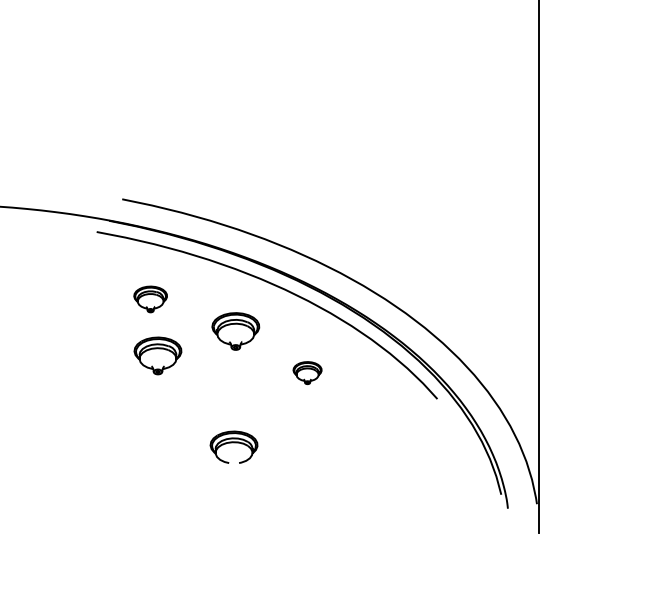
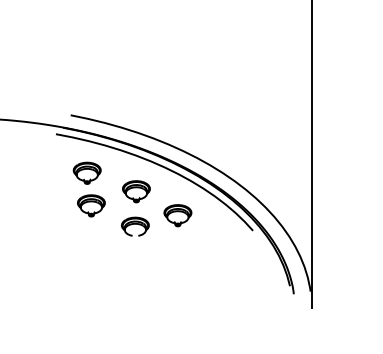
part: (149, 298) -> (86, 172), size x1.43
part: (306, 372) -> (177, 215), size x1.67
part: (234, 446) -> (135, 226), moved

